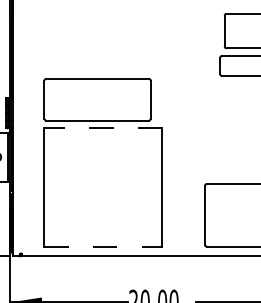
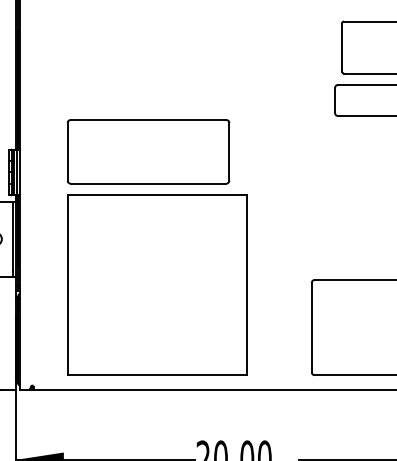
line: (103, 128) -> (157, 195), dashed -> solid
line: (103, 246) -> (157, 374), dashed -> solid

